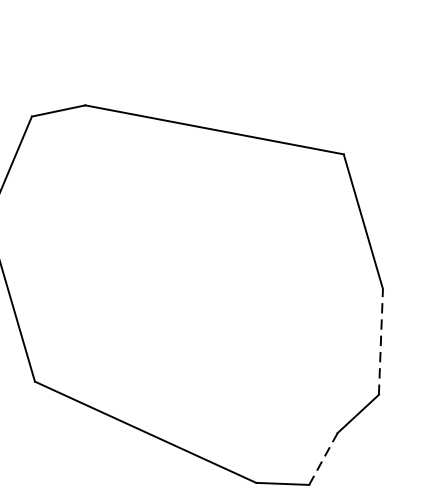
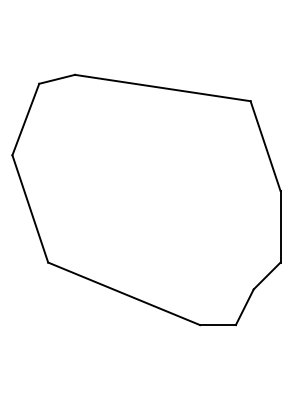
line: (380, 341) -> (280, 226), dashed -> solid
line: (322, 459) -> (244, 307), dashed -> solid

